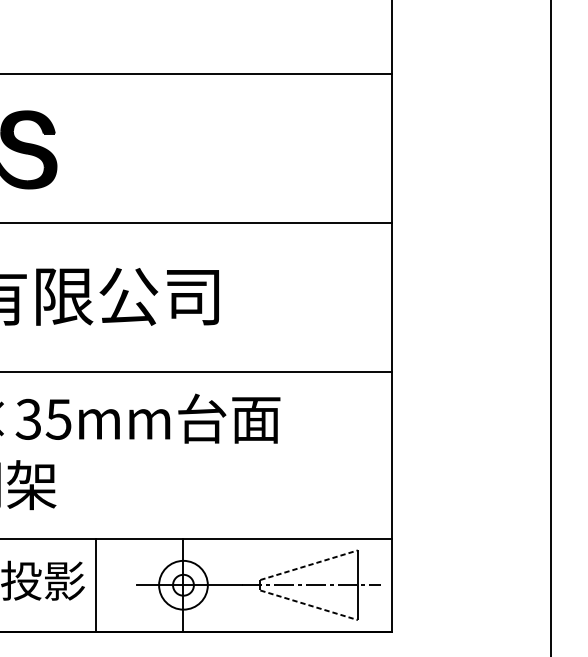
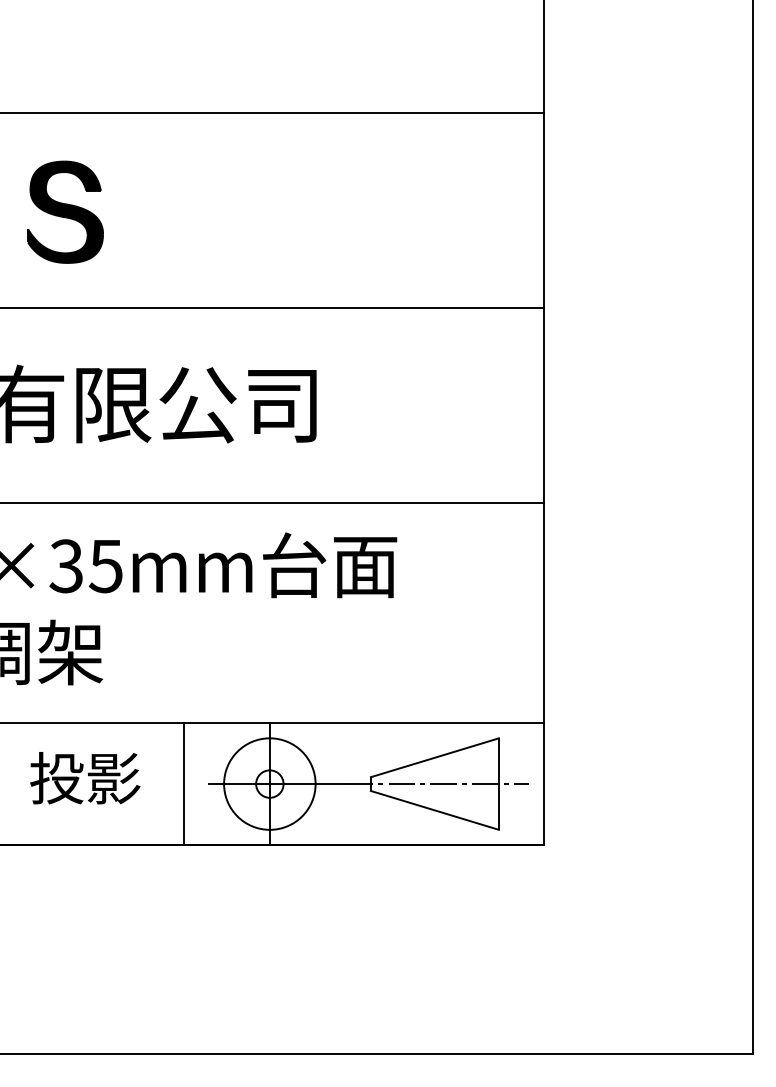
line: (308, 565) -> (434, 757), dashed -> solid
line: (96, 584) -> (184, 783), moved
circle: (183, 584) -> (269, 783), size x1.43
line: (308, 605) -> (434, 810), dashed -> solid

